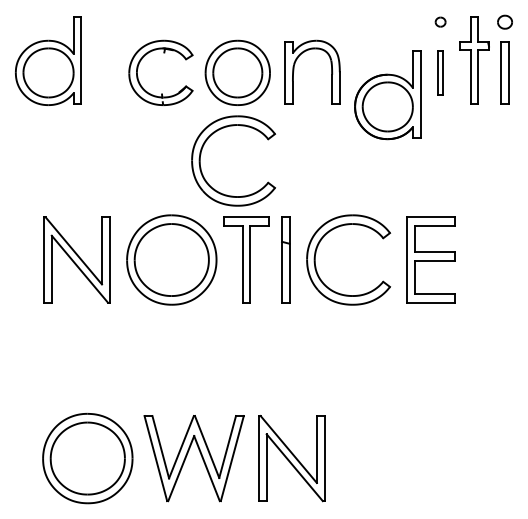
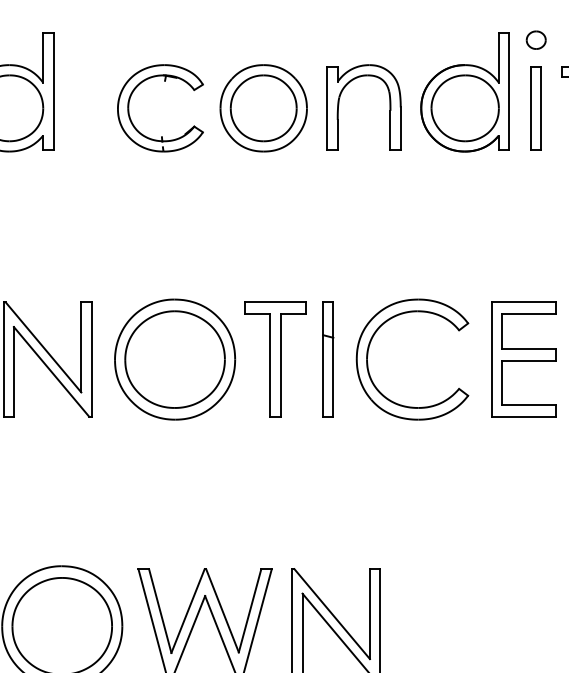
part: (440, 21) -> (535, 39), size x1.43
part: (440, 72) -> (535, 107), size x1.43
part: (387, 95) -> (464, 92), moved
part: (201, 154) -> (214, 217), removed

